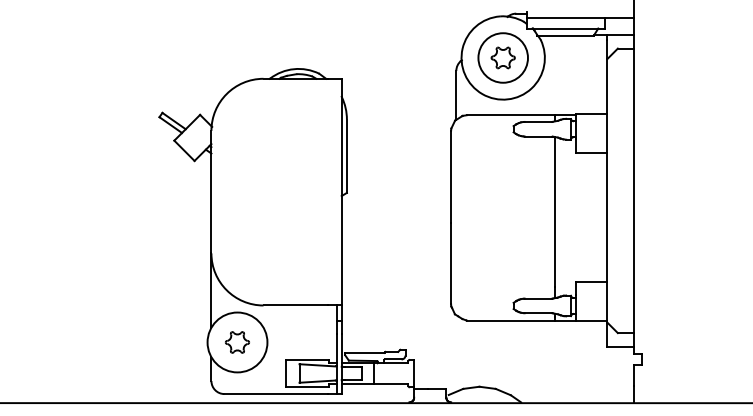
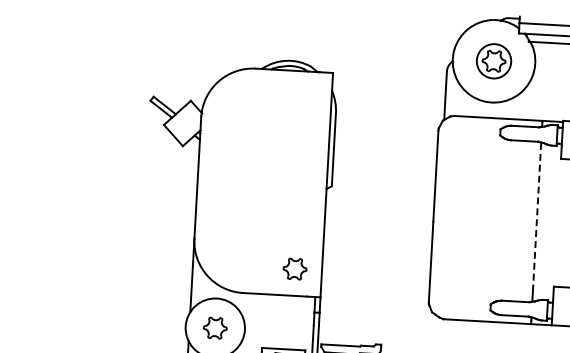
circle: (502, 57) -> (493, 60), size x0.7
line: (555, 212) -> (537, 217), solid -> dashed
part: (314, 278) -> (295, 269), added

